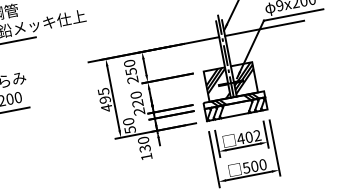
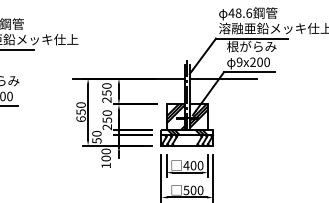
text: (104, 100) -> (80, 112), 495 -> 650
text: (138, 103) -> (107, 120), 220 -> 250
text: (257, 135) -> (200, 165), 402 -> 400
text: (144, 148) -> (105, 158), 130 -> 100

